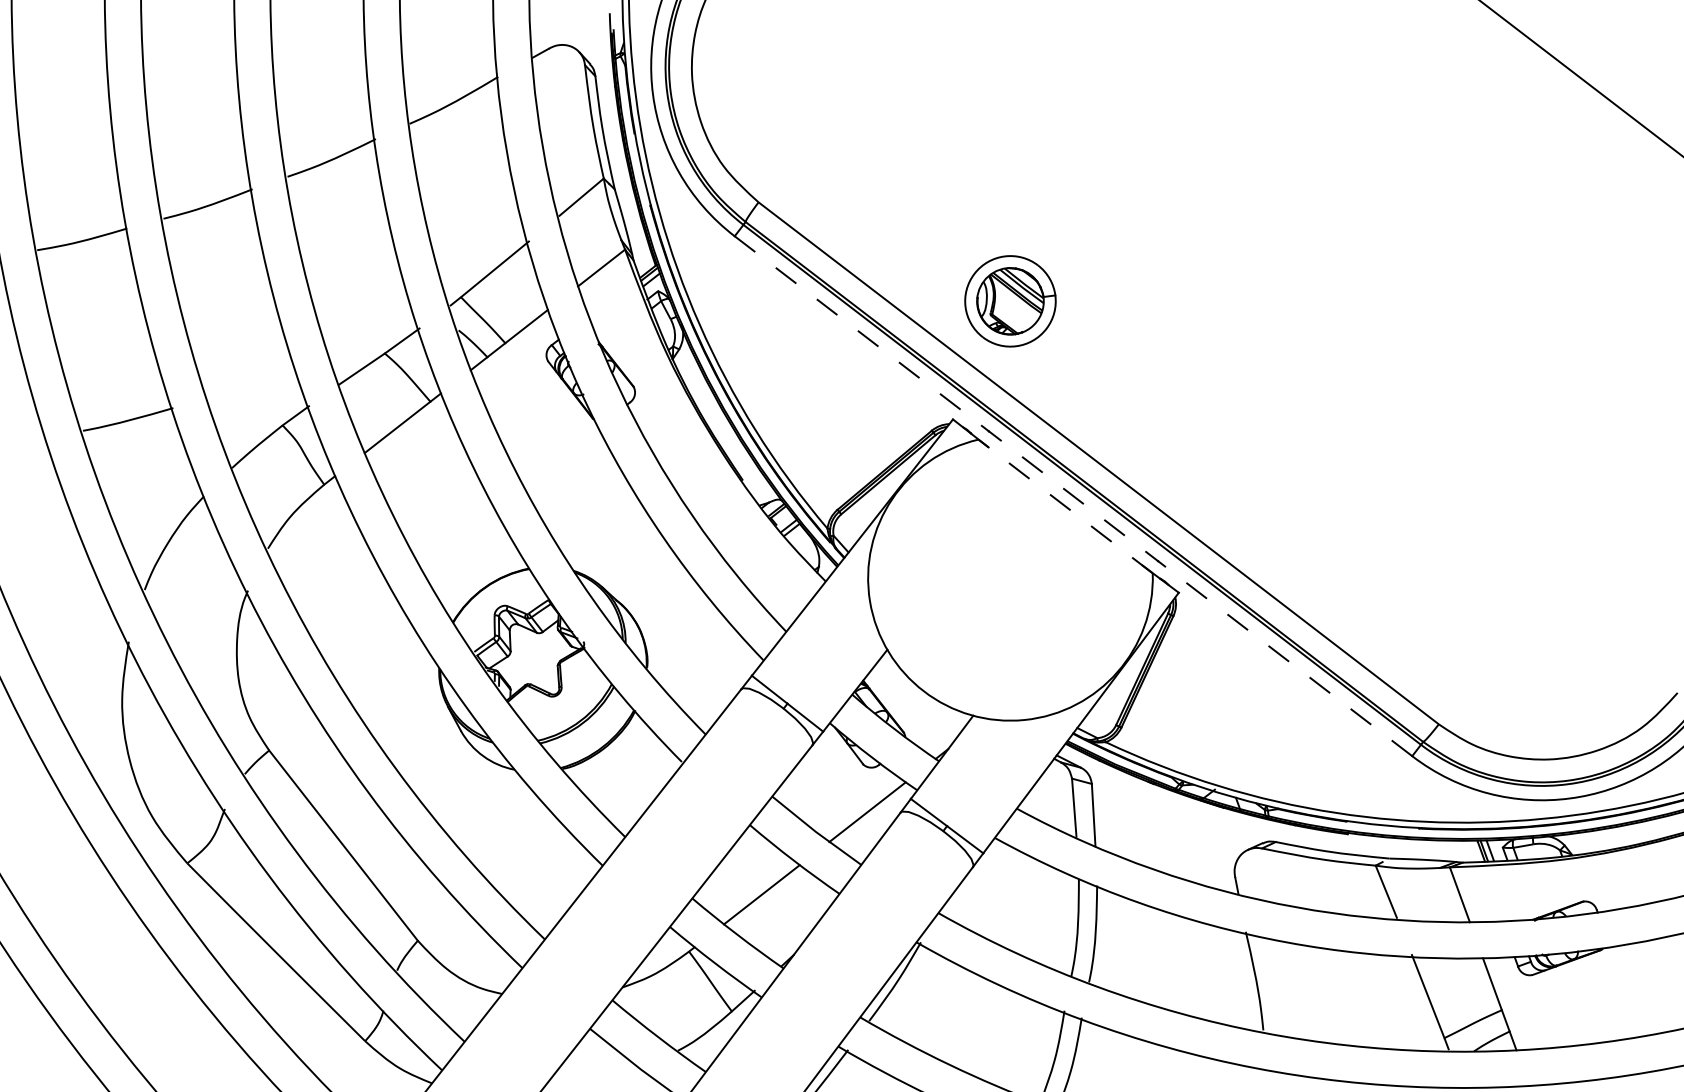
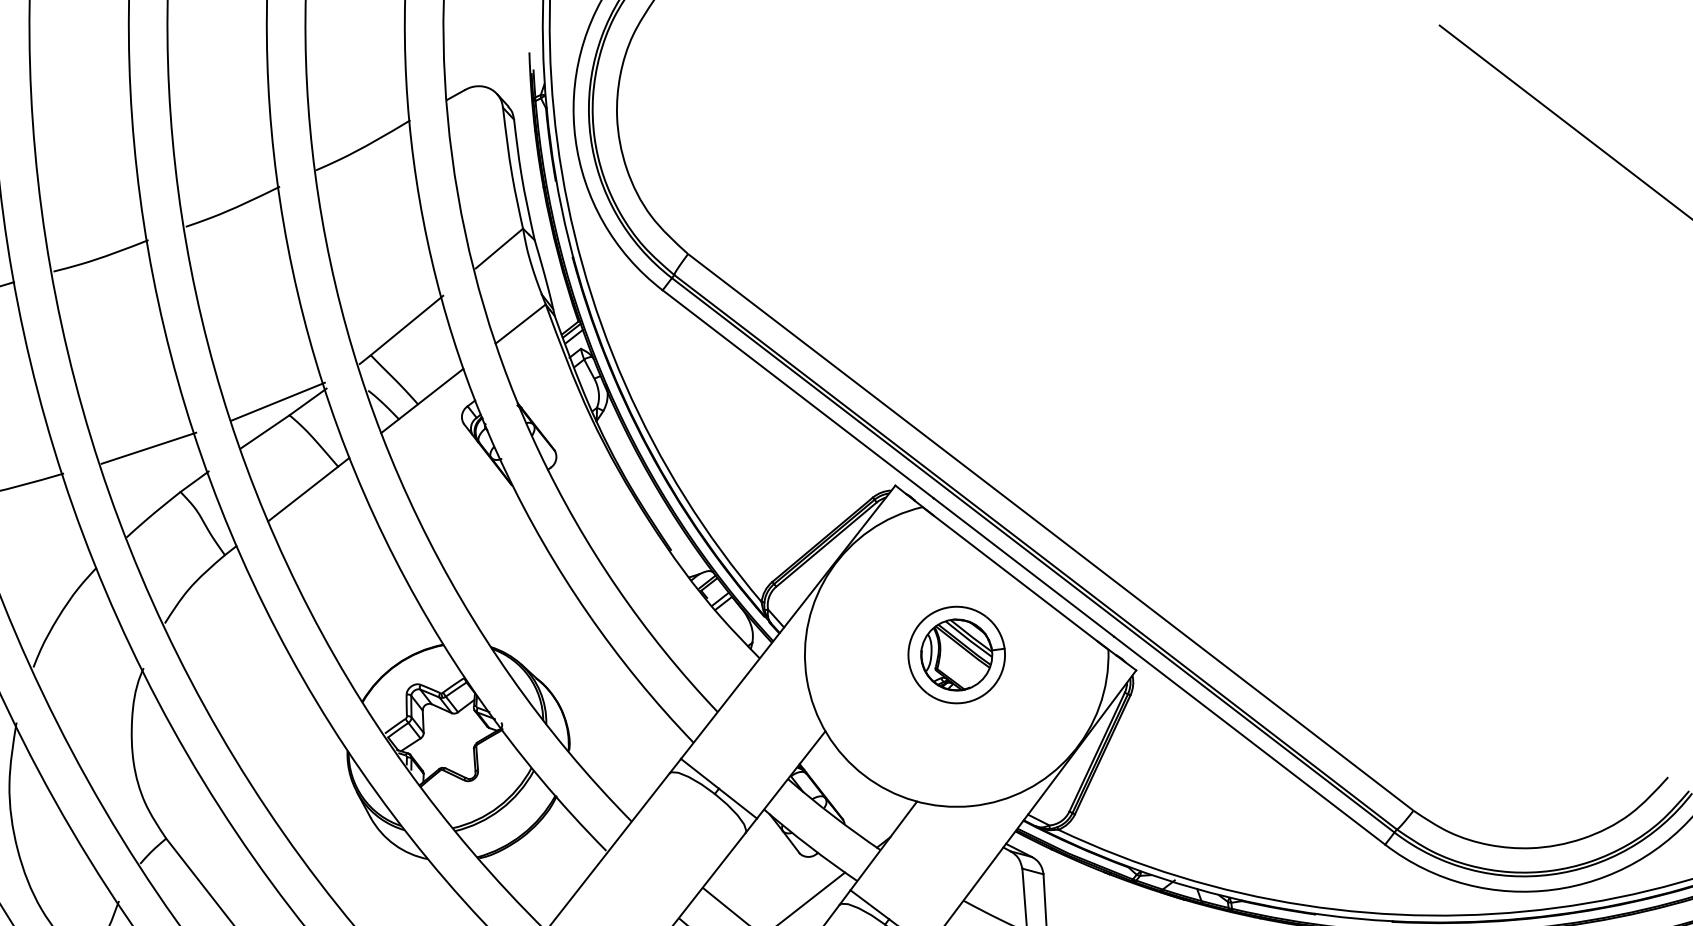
part: (1010, 301) -> (956, 655), moved
line: (373, 340) -> (277, 401), added
line: (252, 383) -> (148, 447), added
line: (1073, 496) -> (1023, 567), dashed -> solid
line: (1065, 506) -> (1015, 578), dashed -> solid

